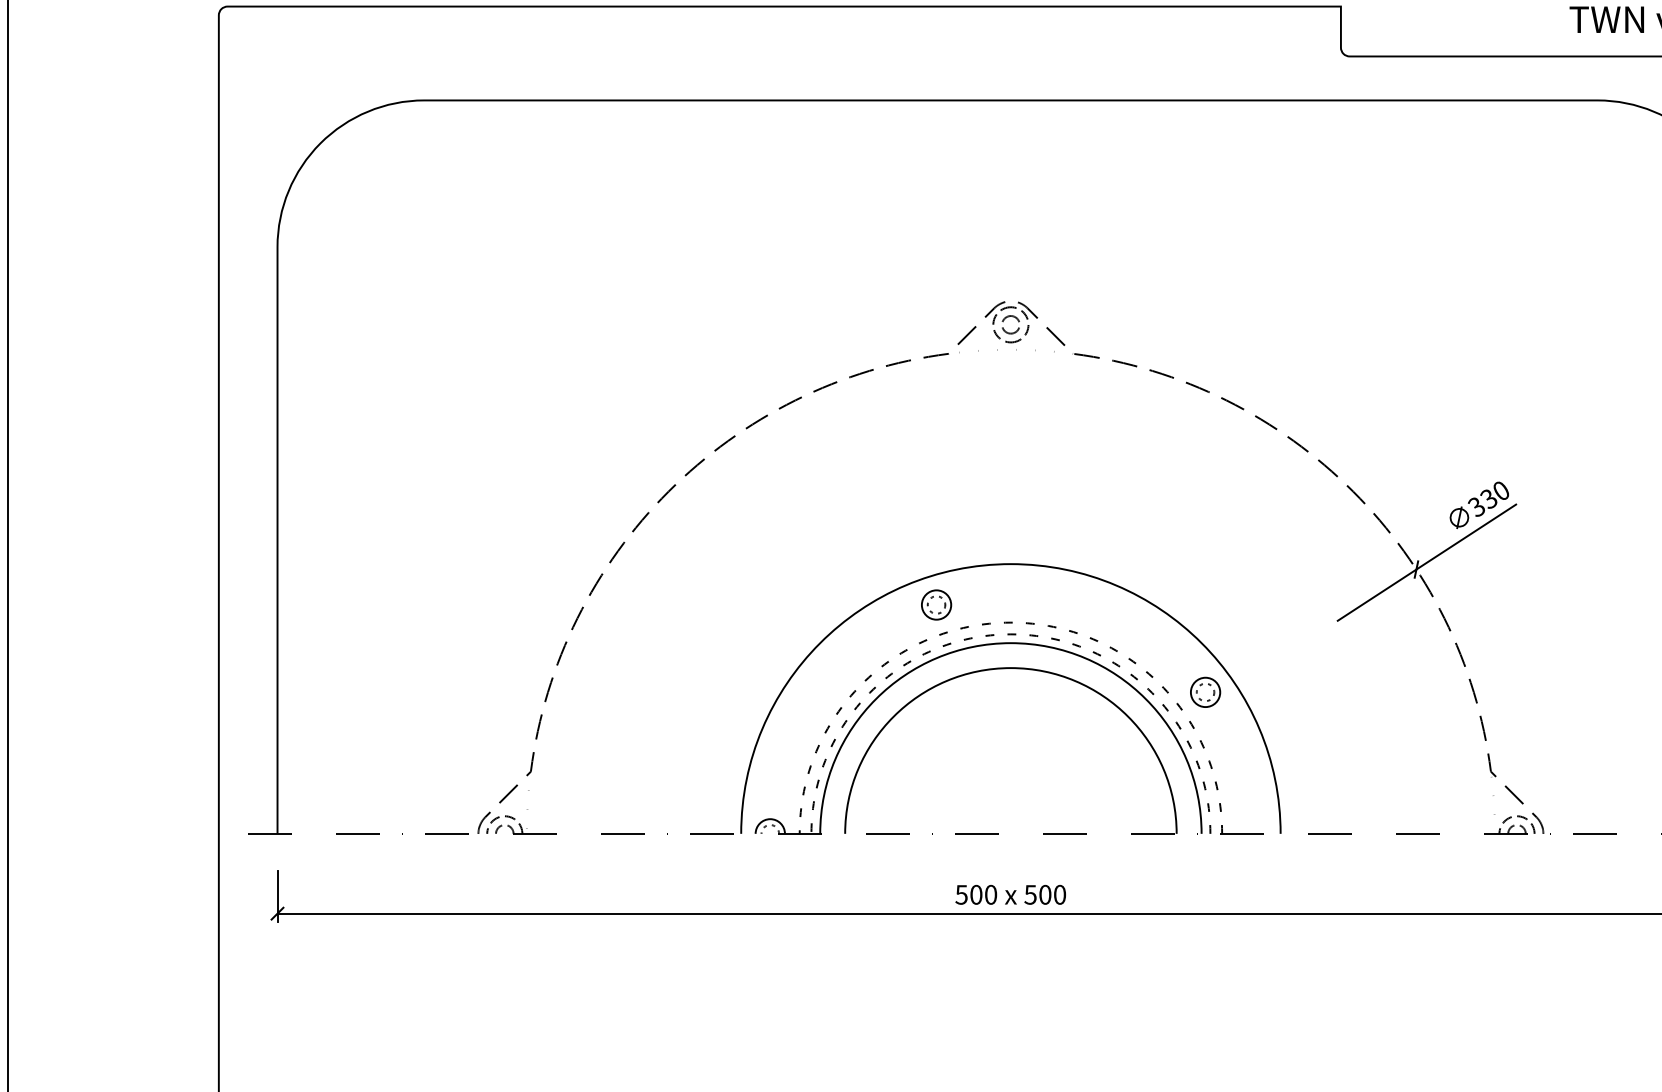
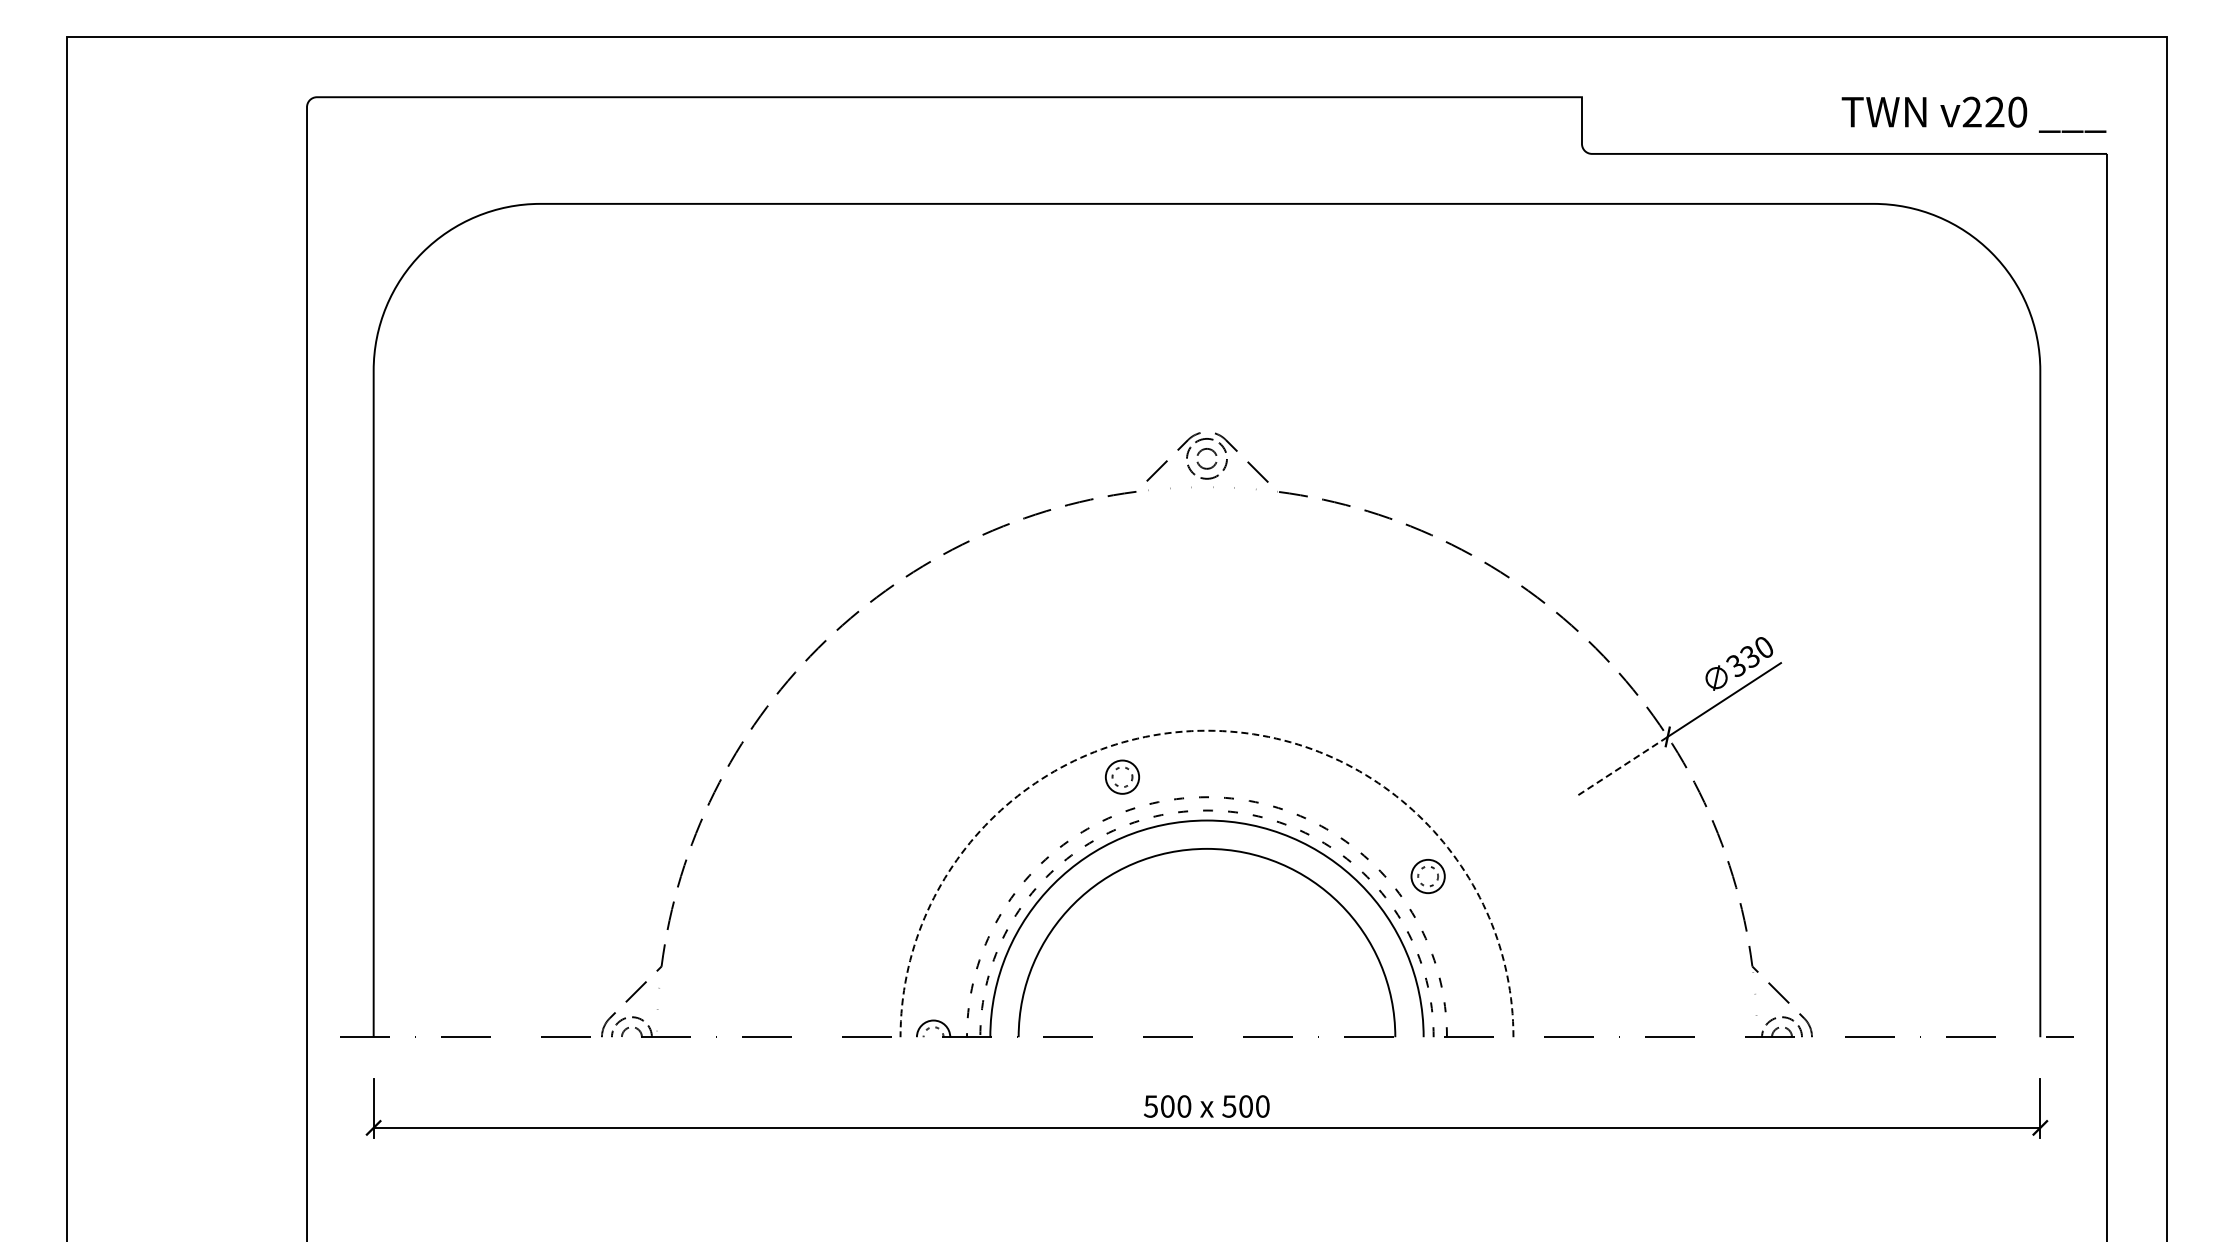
arc: (1010, 563) -> (1206, 730), solid -> dashed
line: (1377, 594) -> (1623, 765), solid -> dashed

